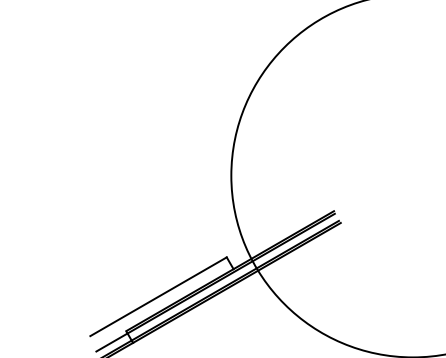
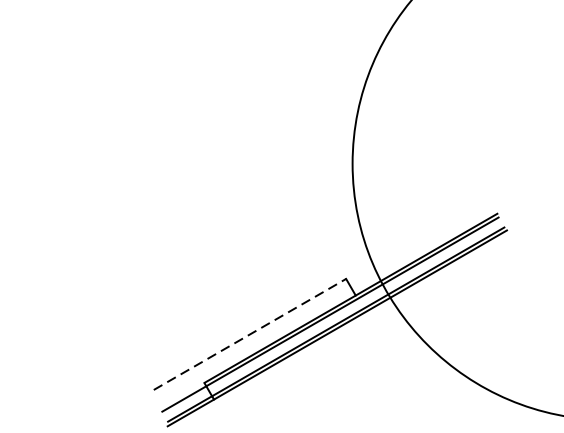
line: (158, 296) -> (249, 334), solid -> dashed

